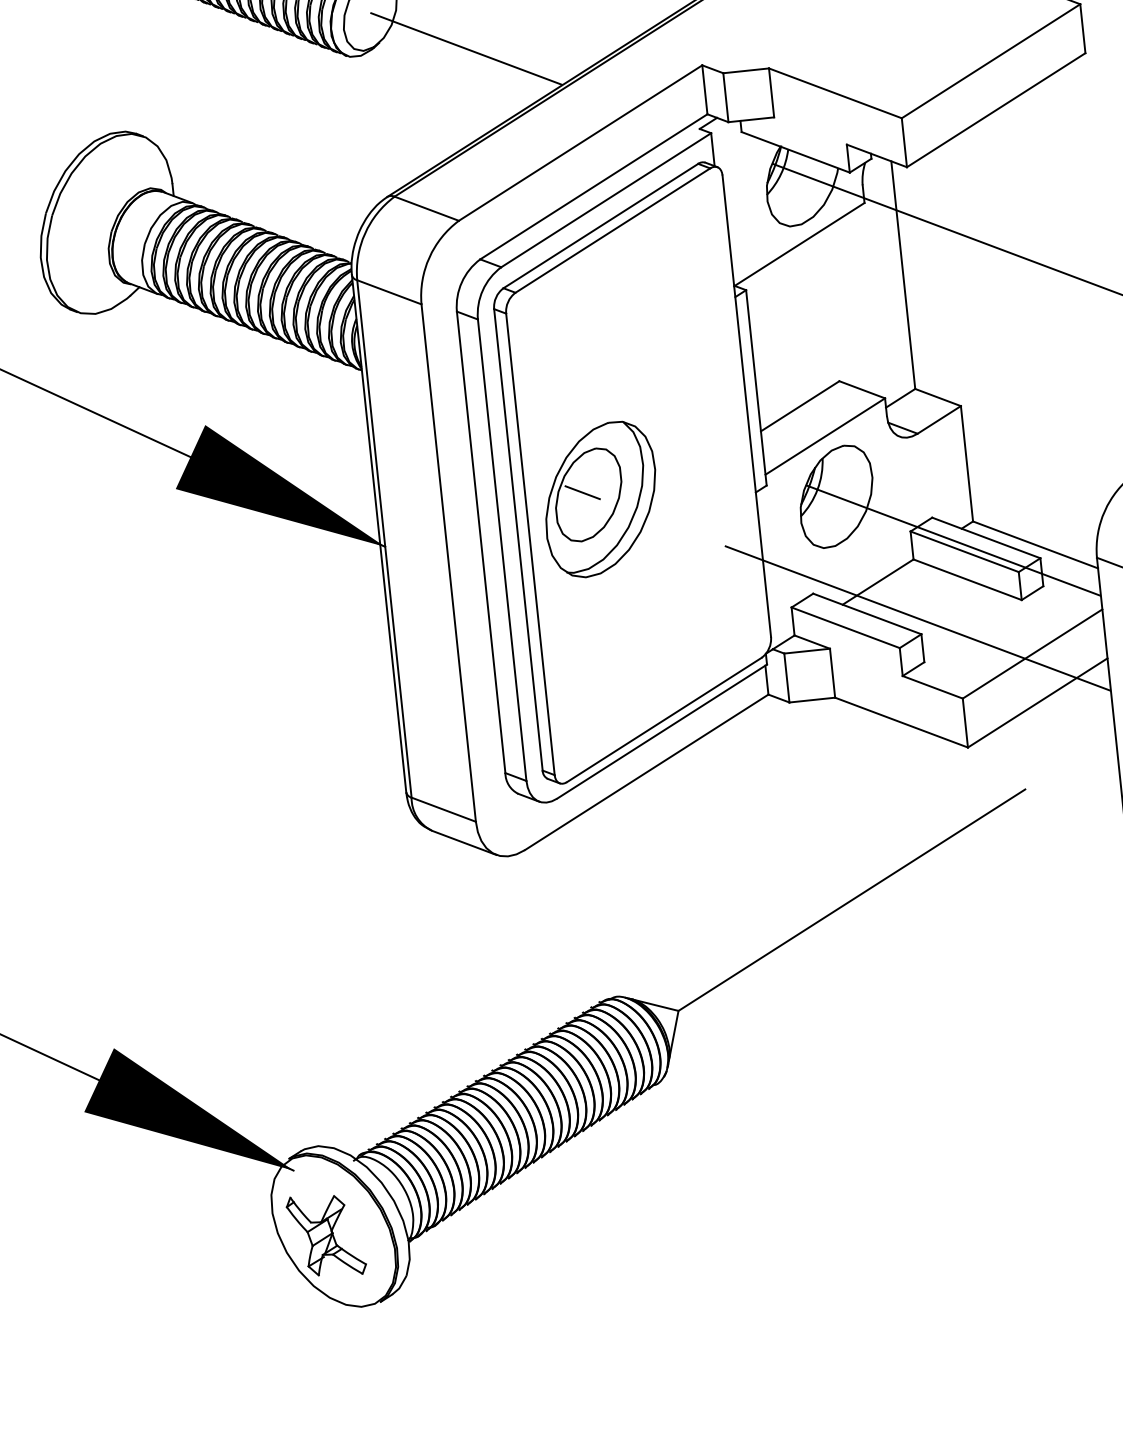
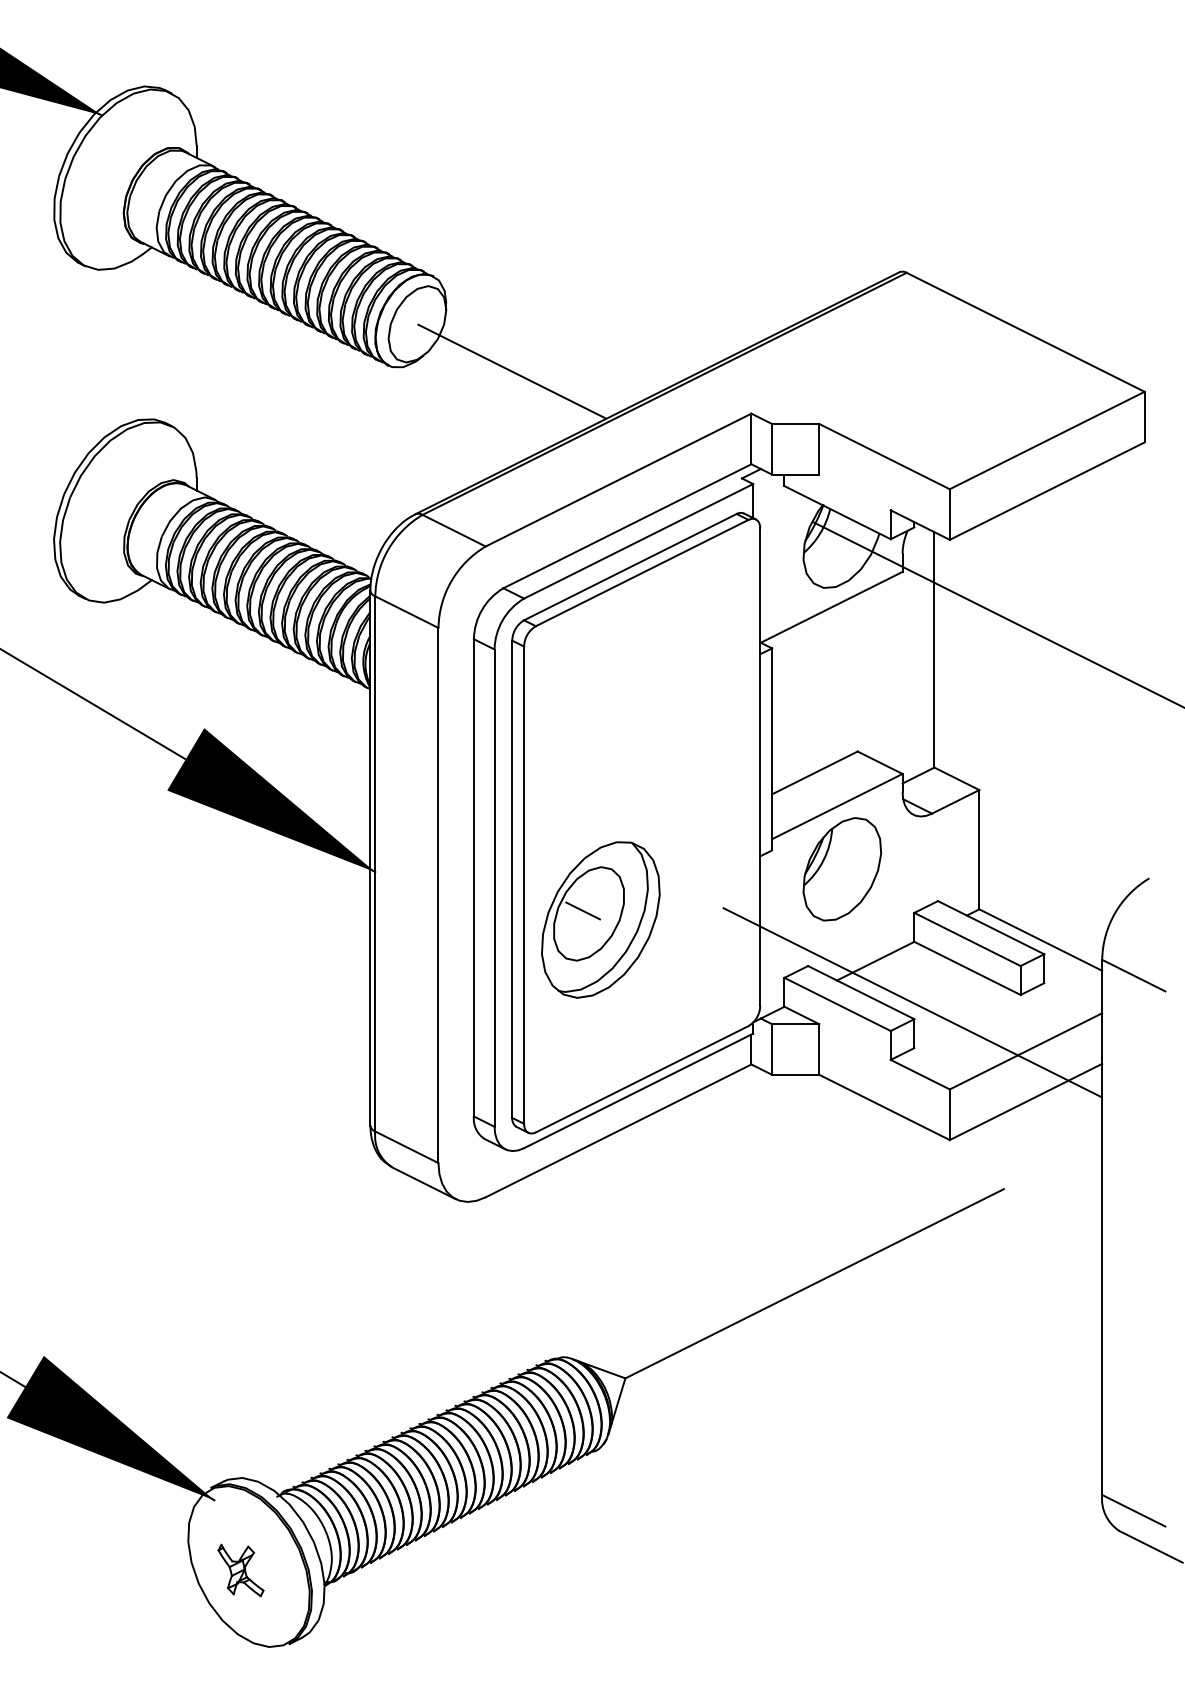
part: (600, 499) -> (600, 919), moved
line: (953, 540) -> (957, 926), removed
part: (325, 1235) -> (240, 1570), size x0.6

